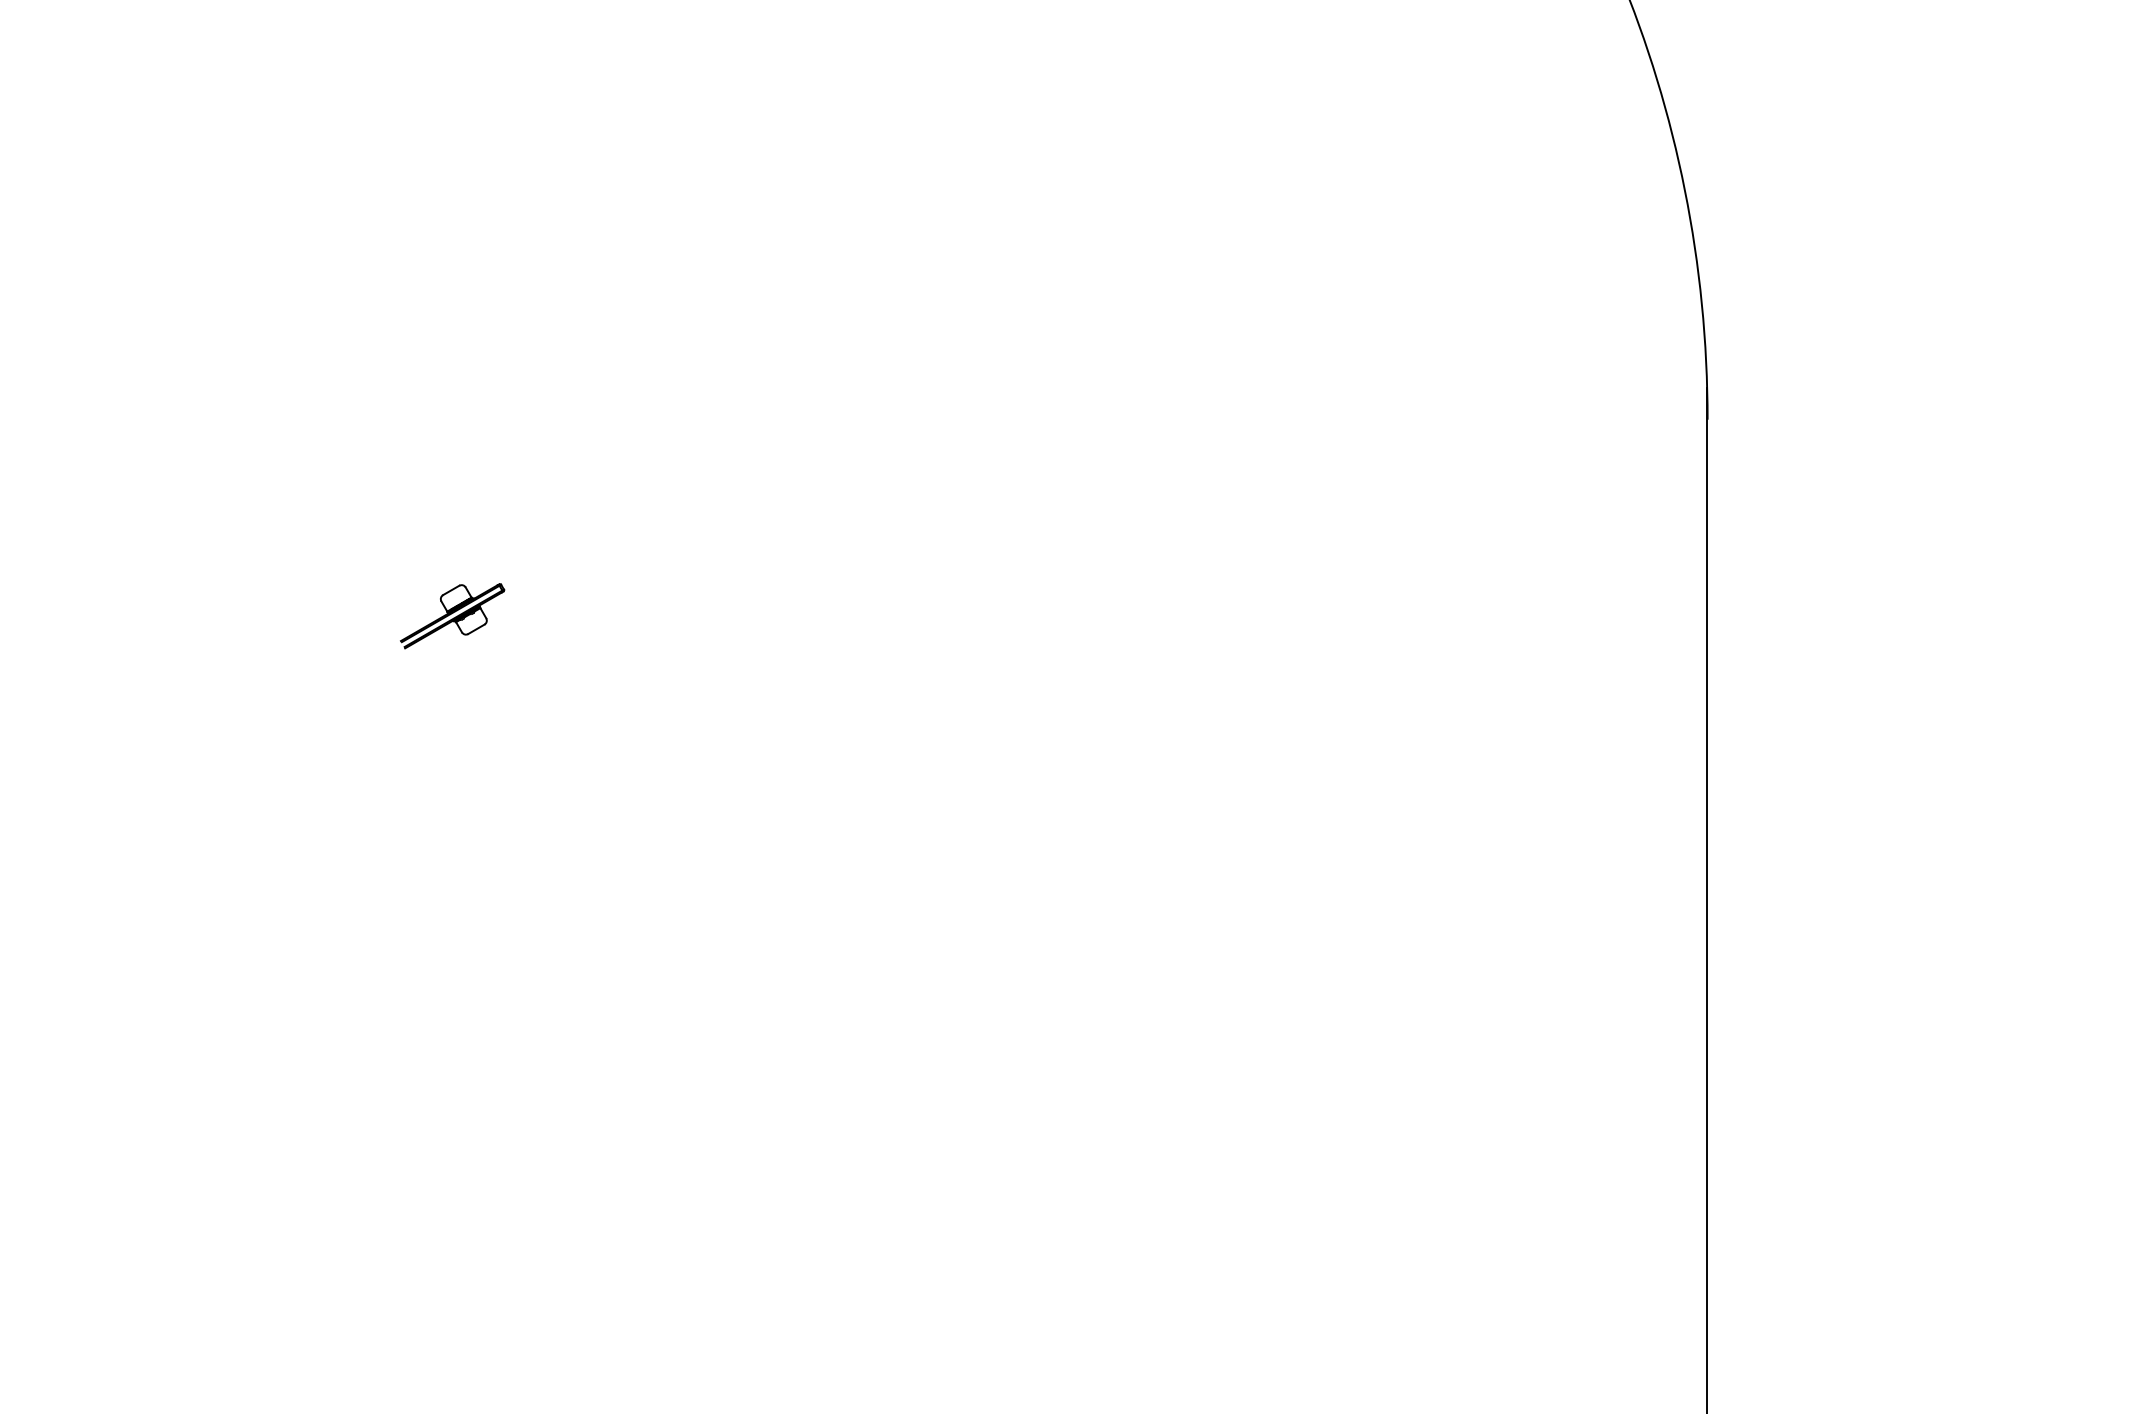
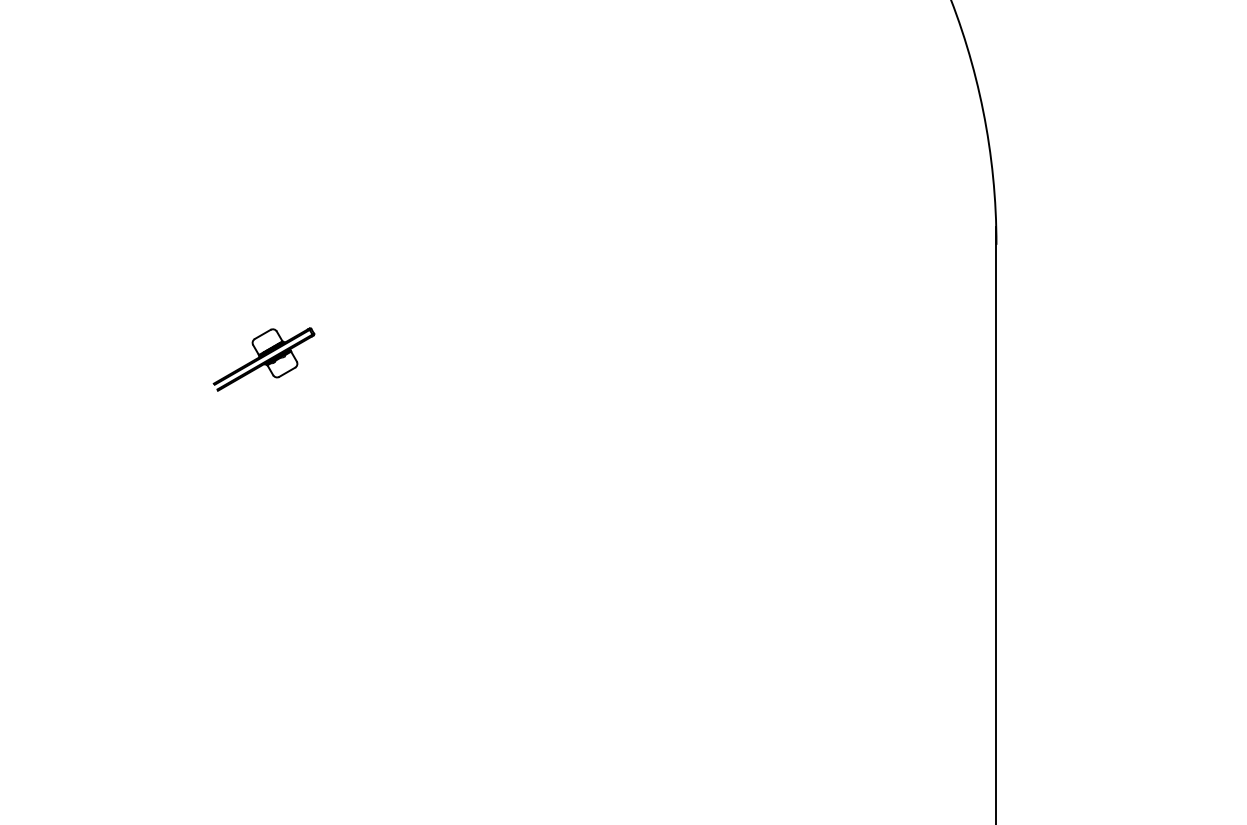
part: (451, 616) -> (263, 359), size x1.67

